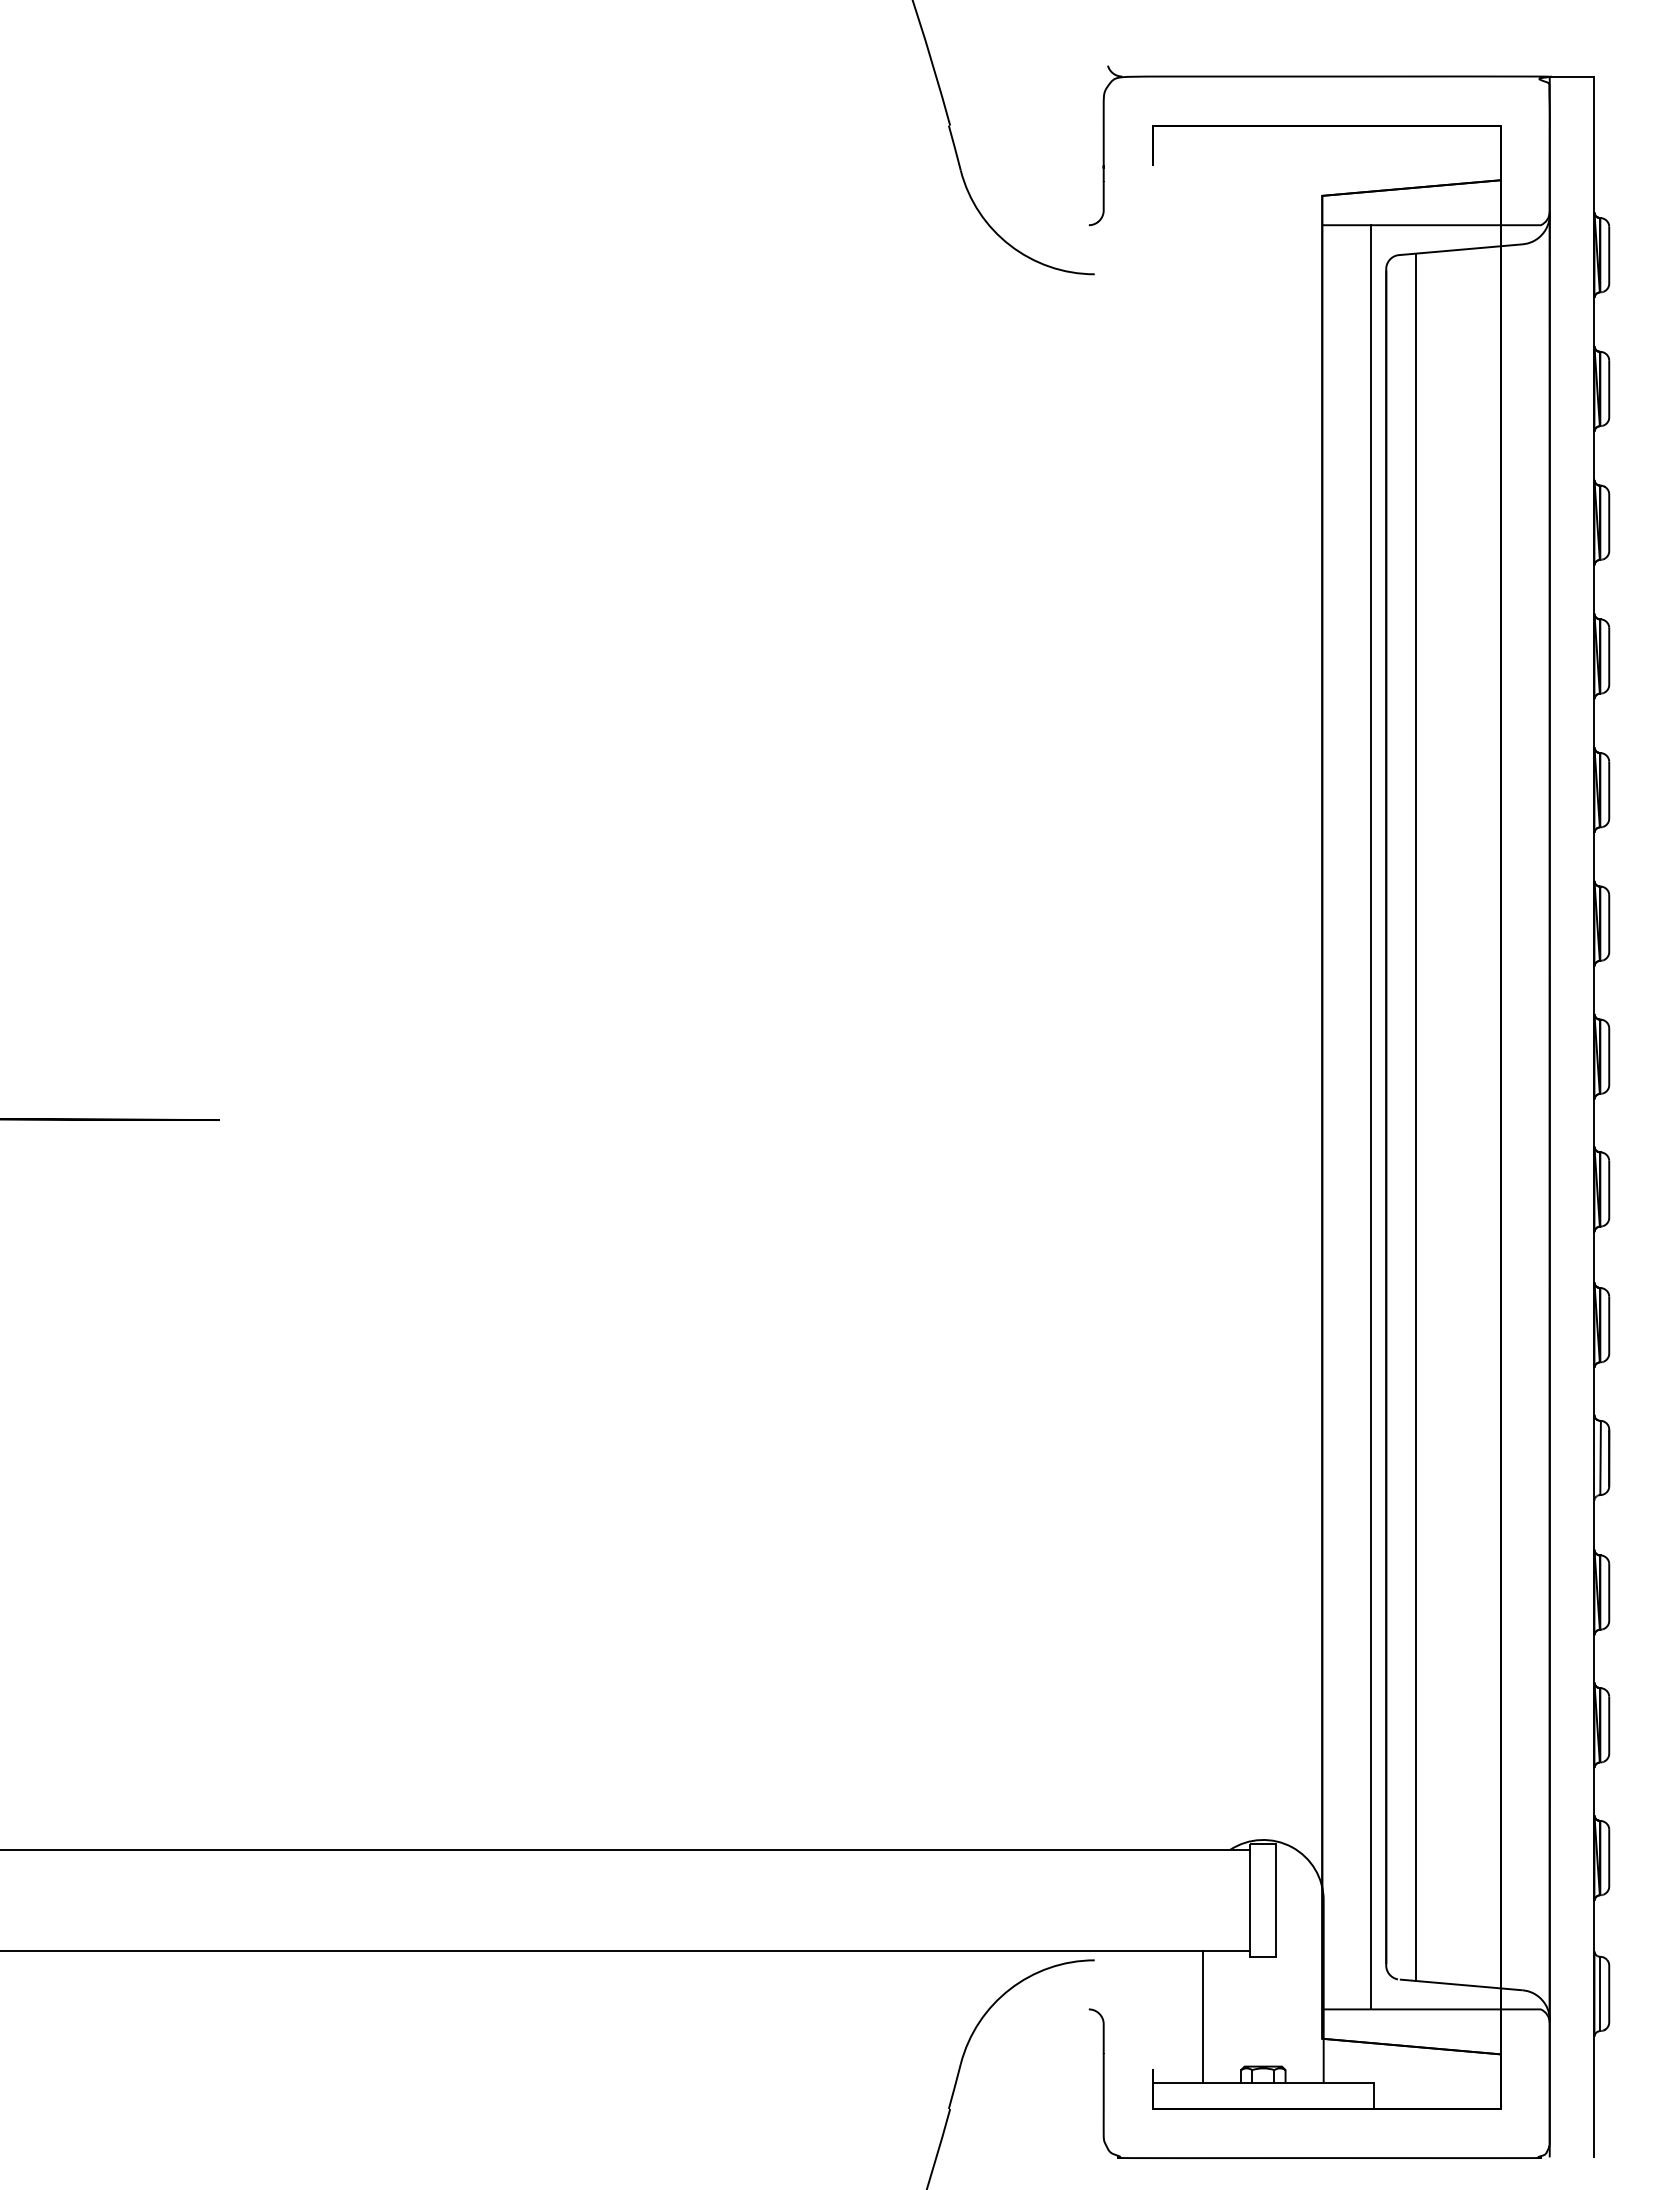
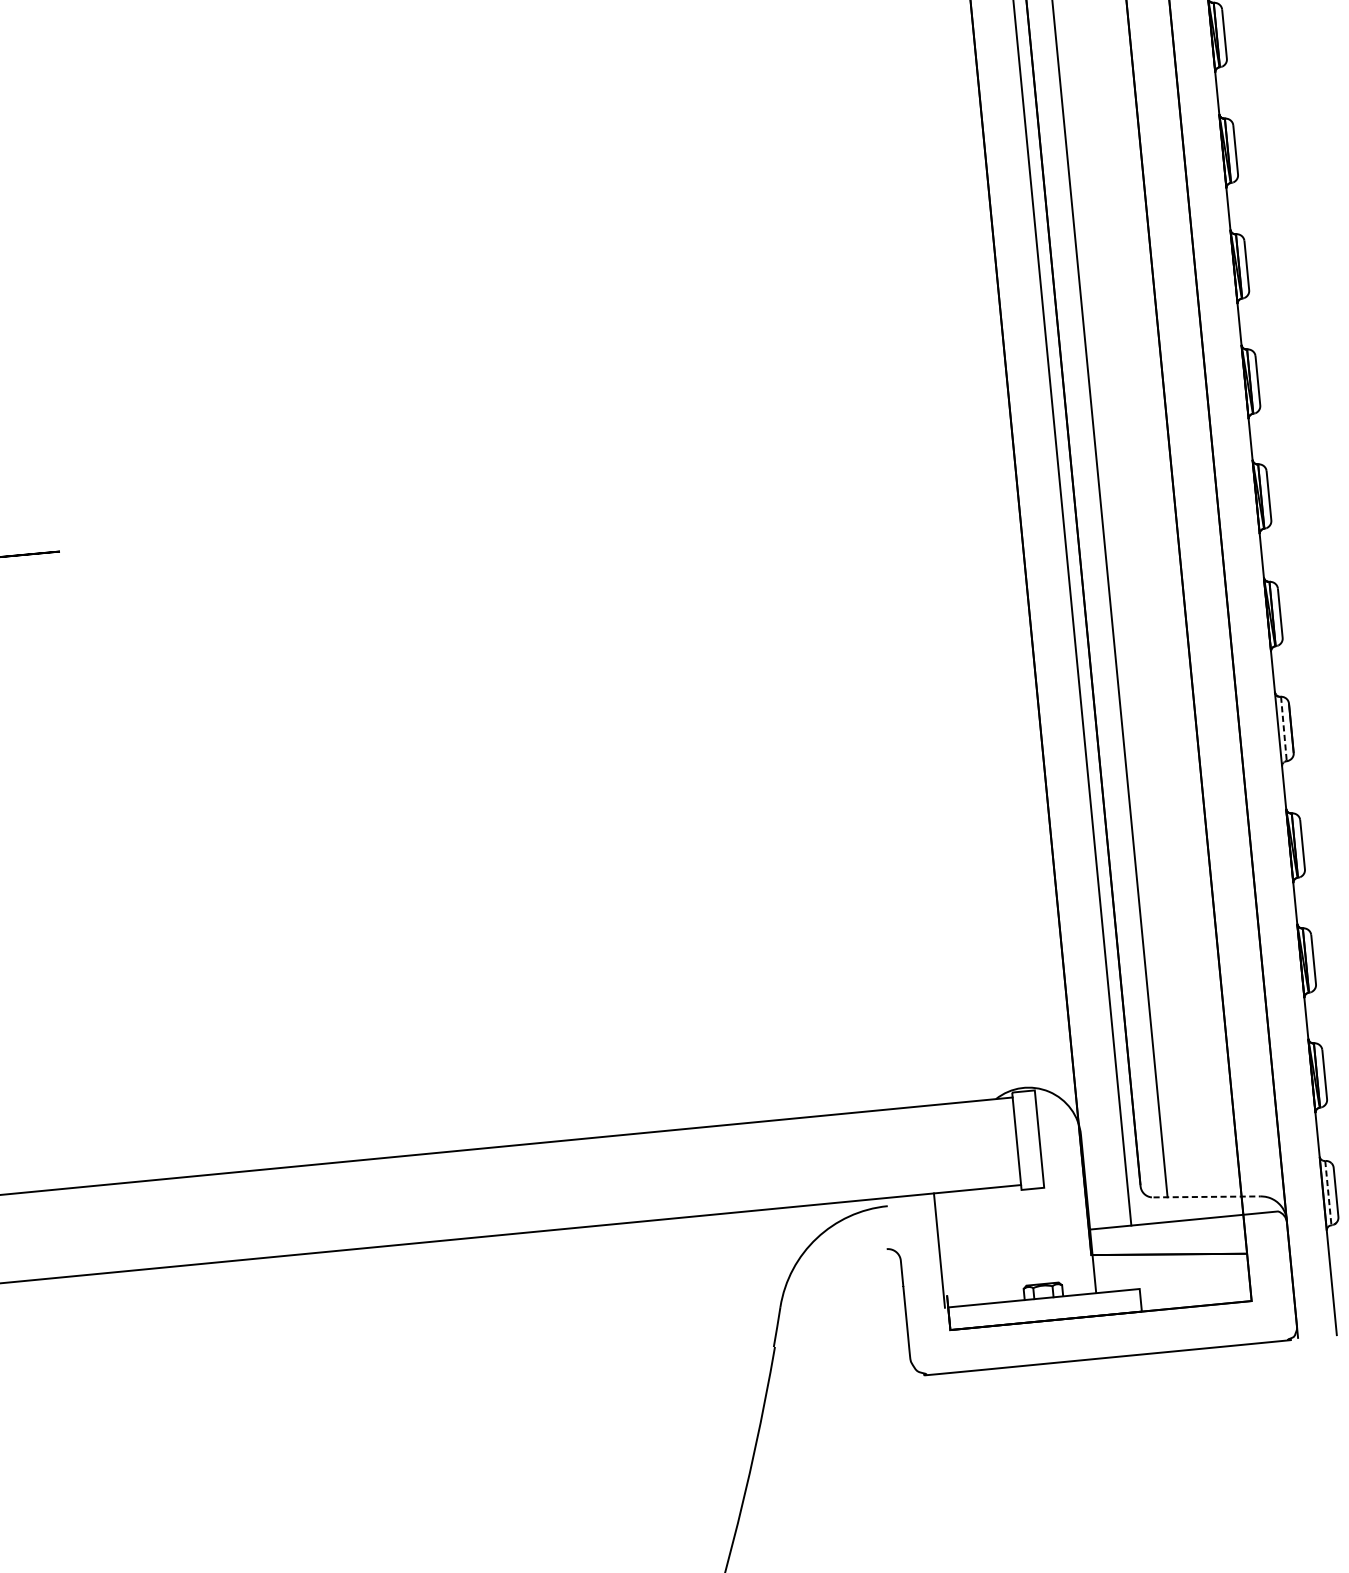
line: (1600, 1458) -> (1283, 729), solid -> dashed
line: (1461, 1984) -> (1207, 1196), solid -> dashed
line: (1600, 1994) -> (1328, 1193), solid -> dashed
line: (1203, 2016) -> (939, 1250), moved

